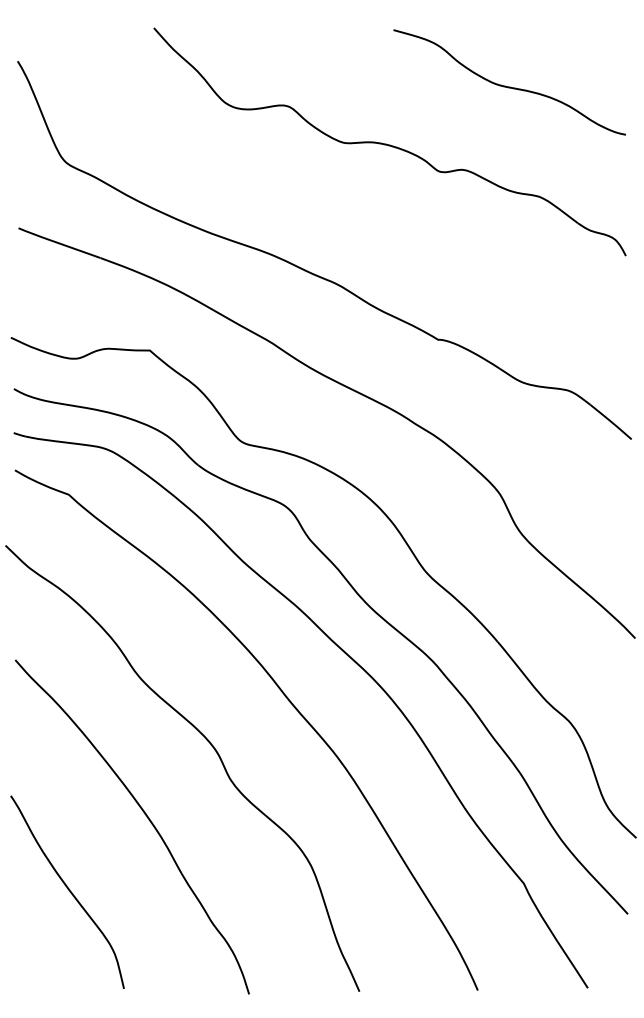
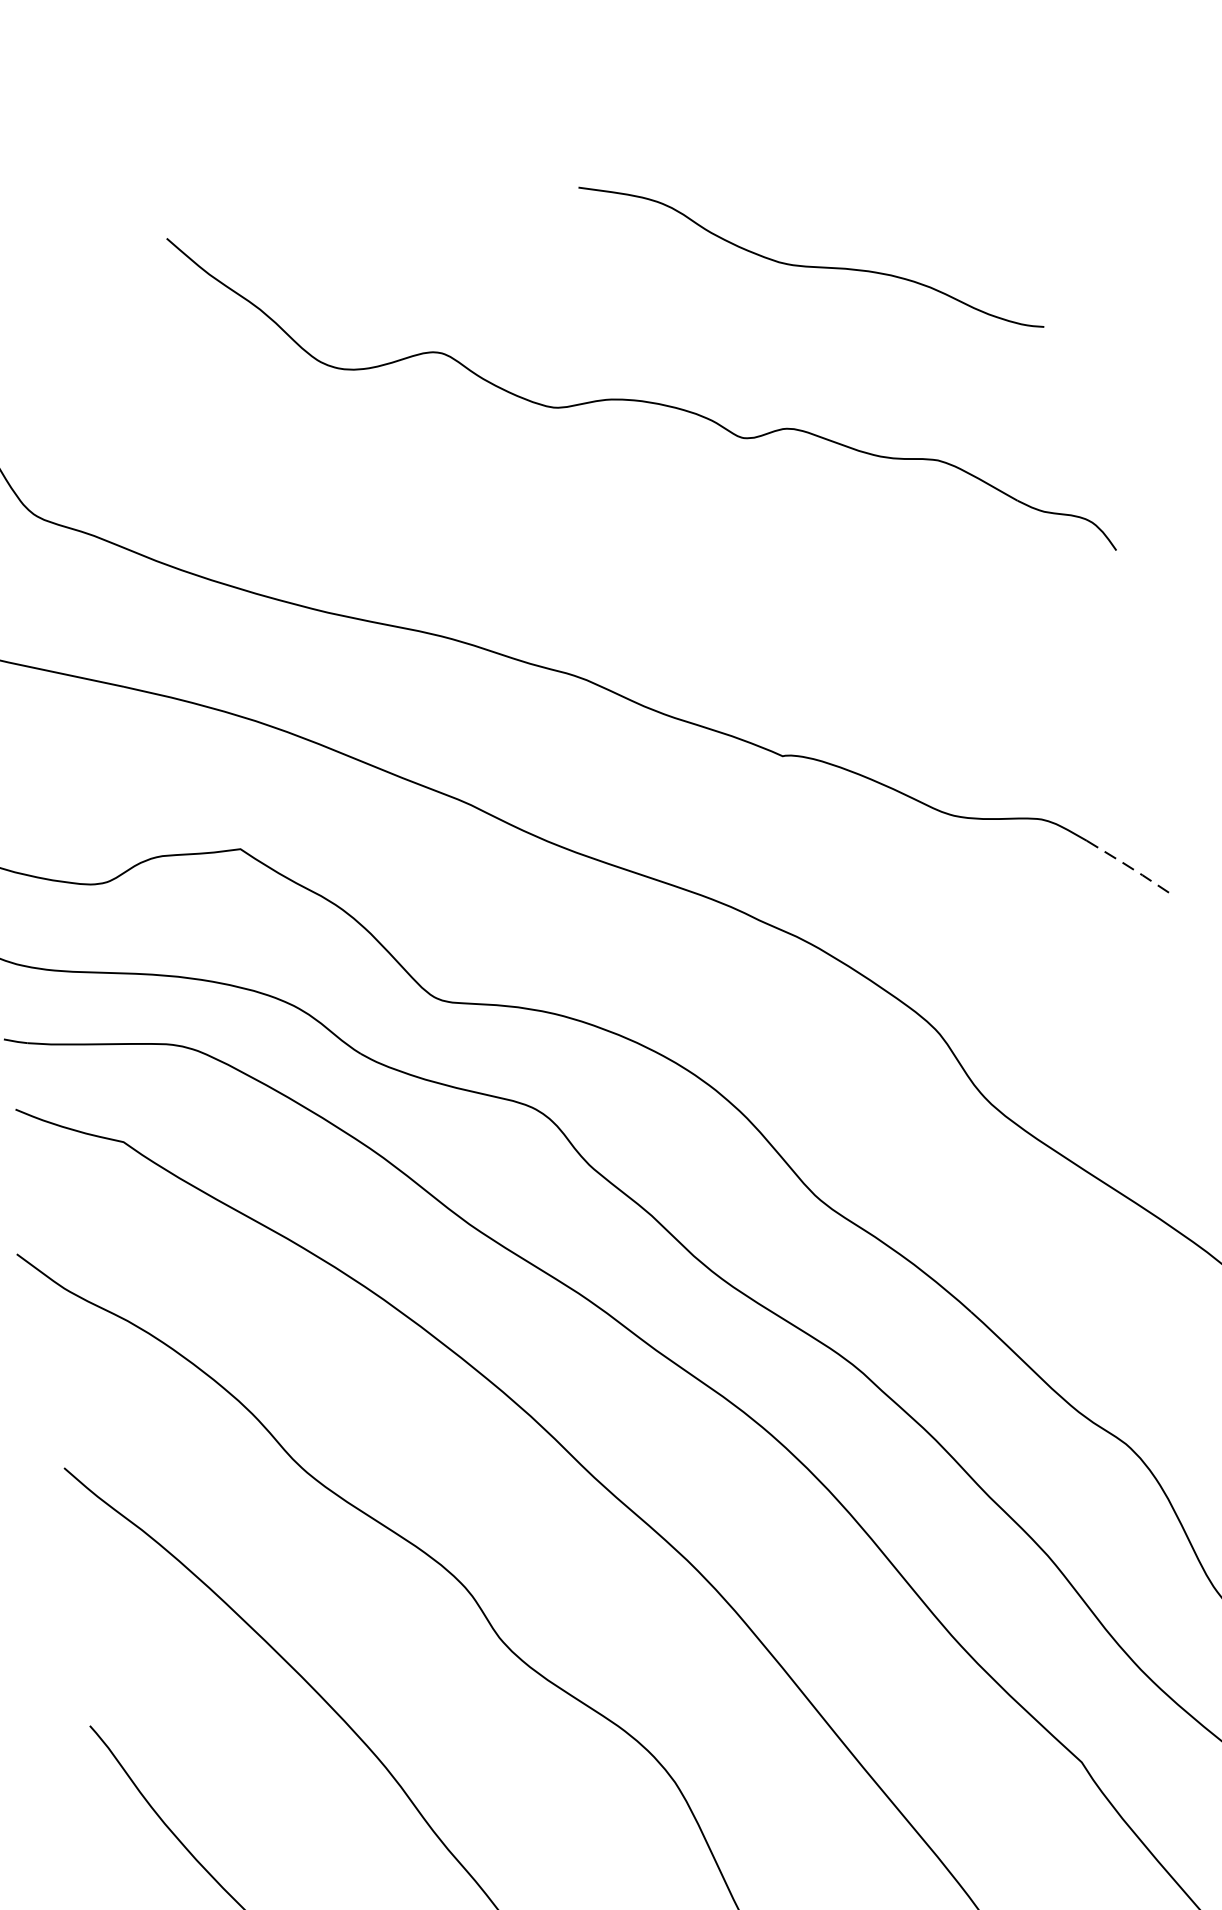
curve: (509, 86) -> (811, 264), moved
line: (611, 422) -> (1131, 868), solid -> dashed

